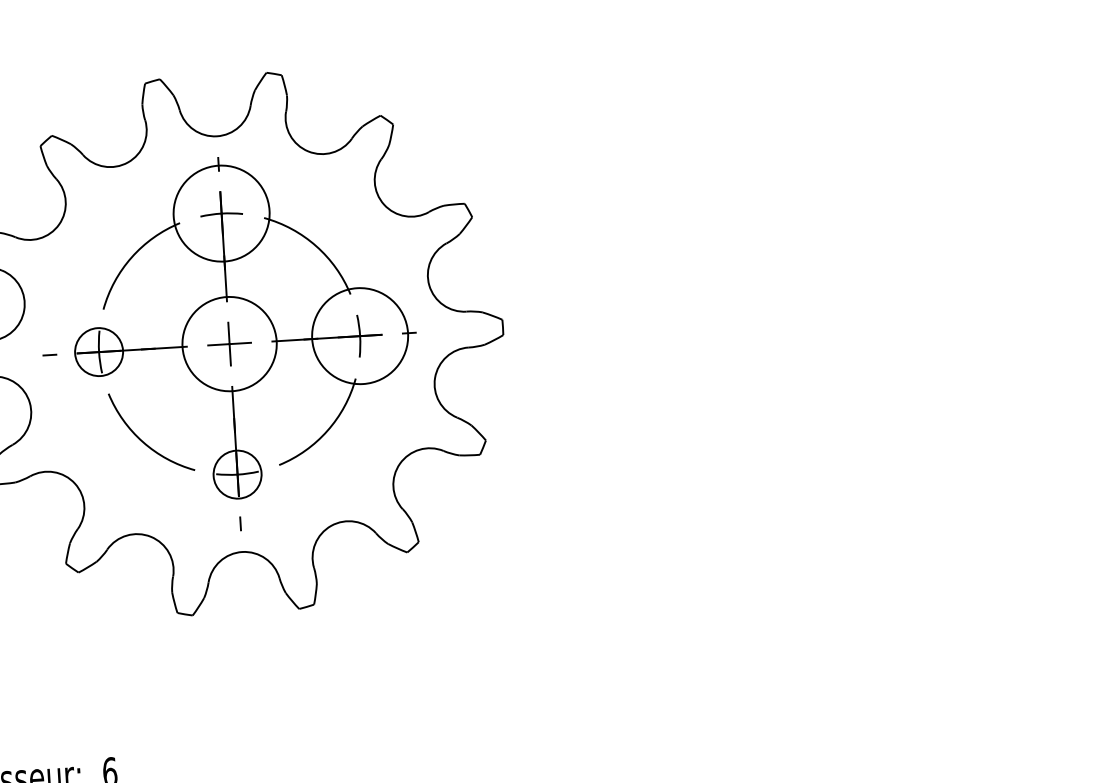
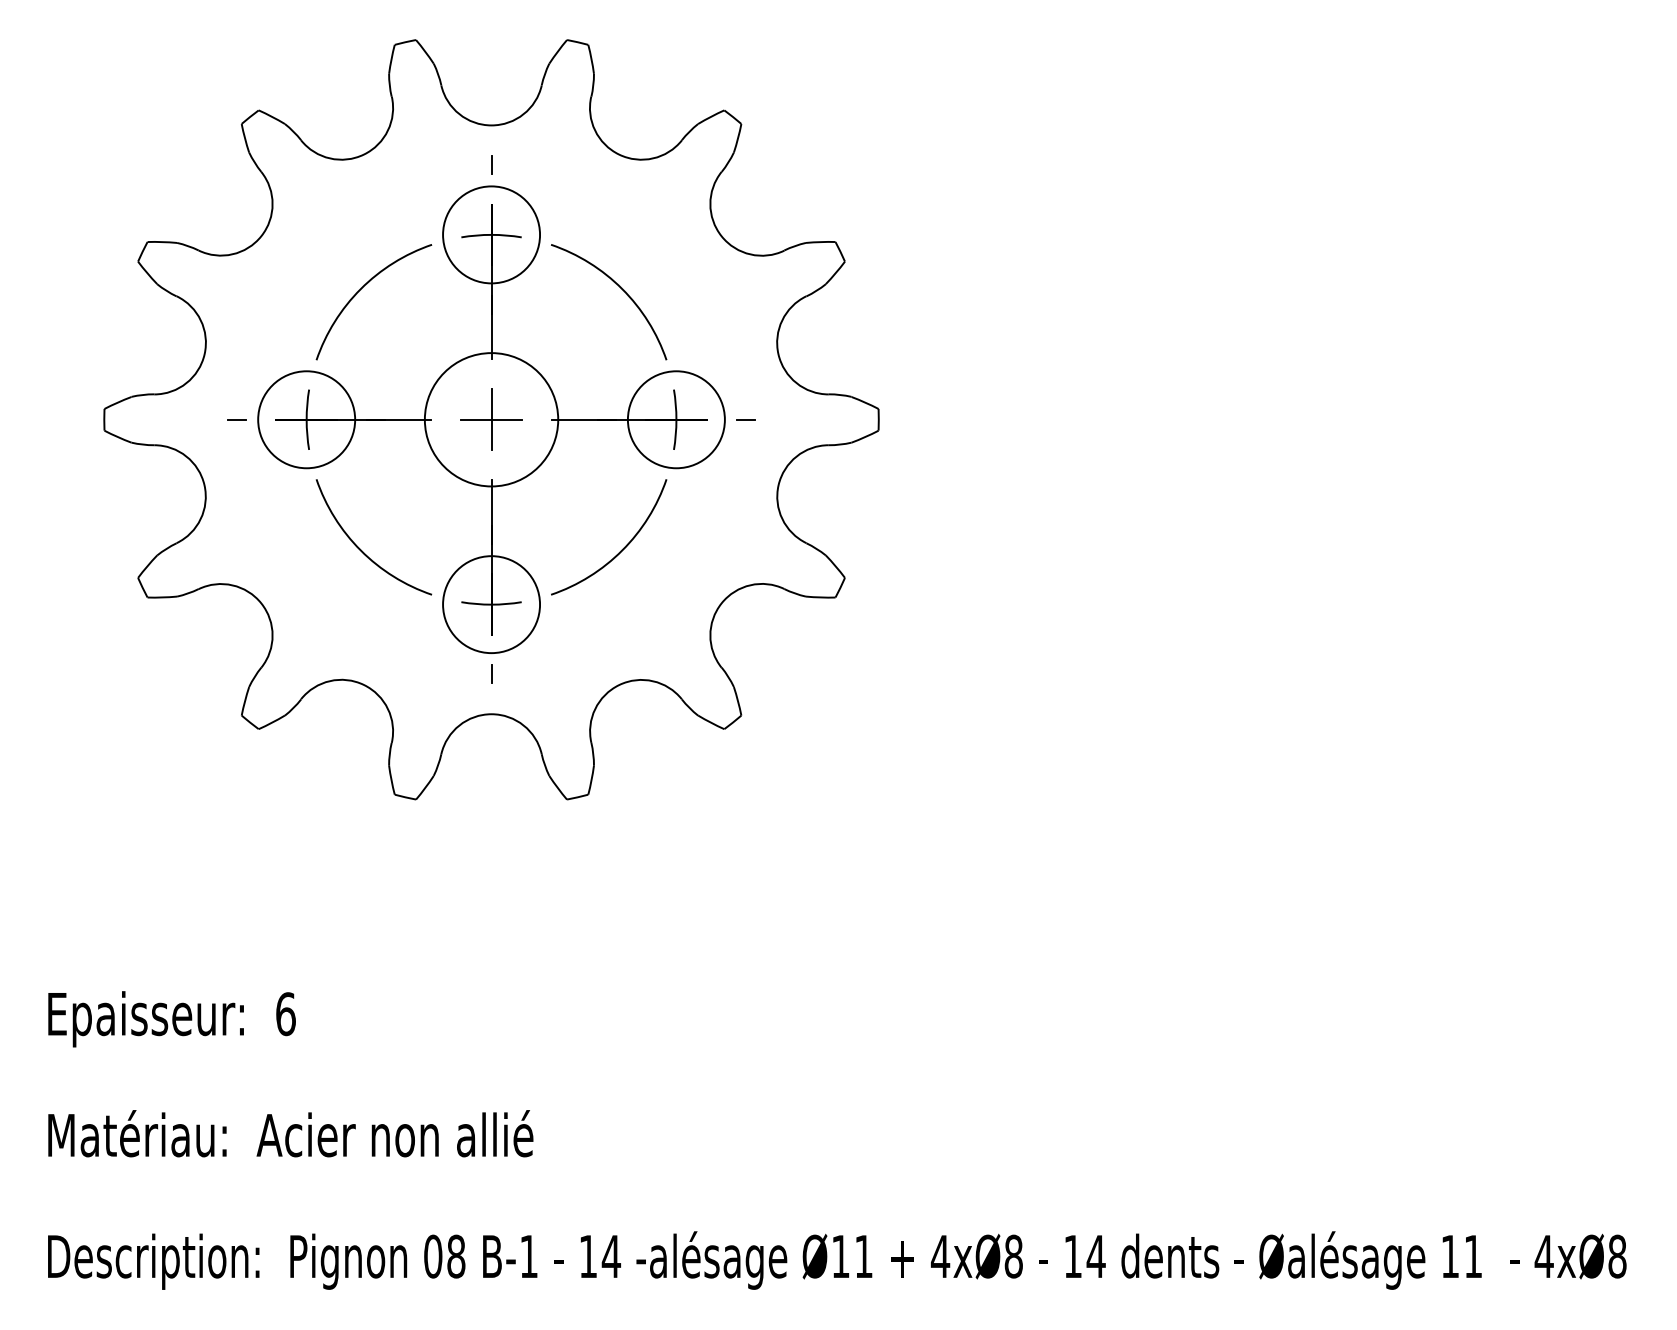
circle: (221, 213) -> (491, 234), size x0.71
circle: (359, 335) -> (675, 419), size x0.71
circle: (98, 351) -> (306, 419), size x1.43
circle: (237, 474) -> (491, 604), size x1.43

